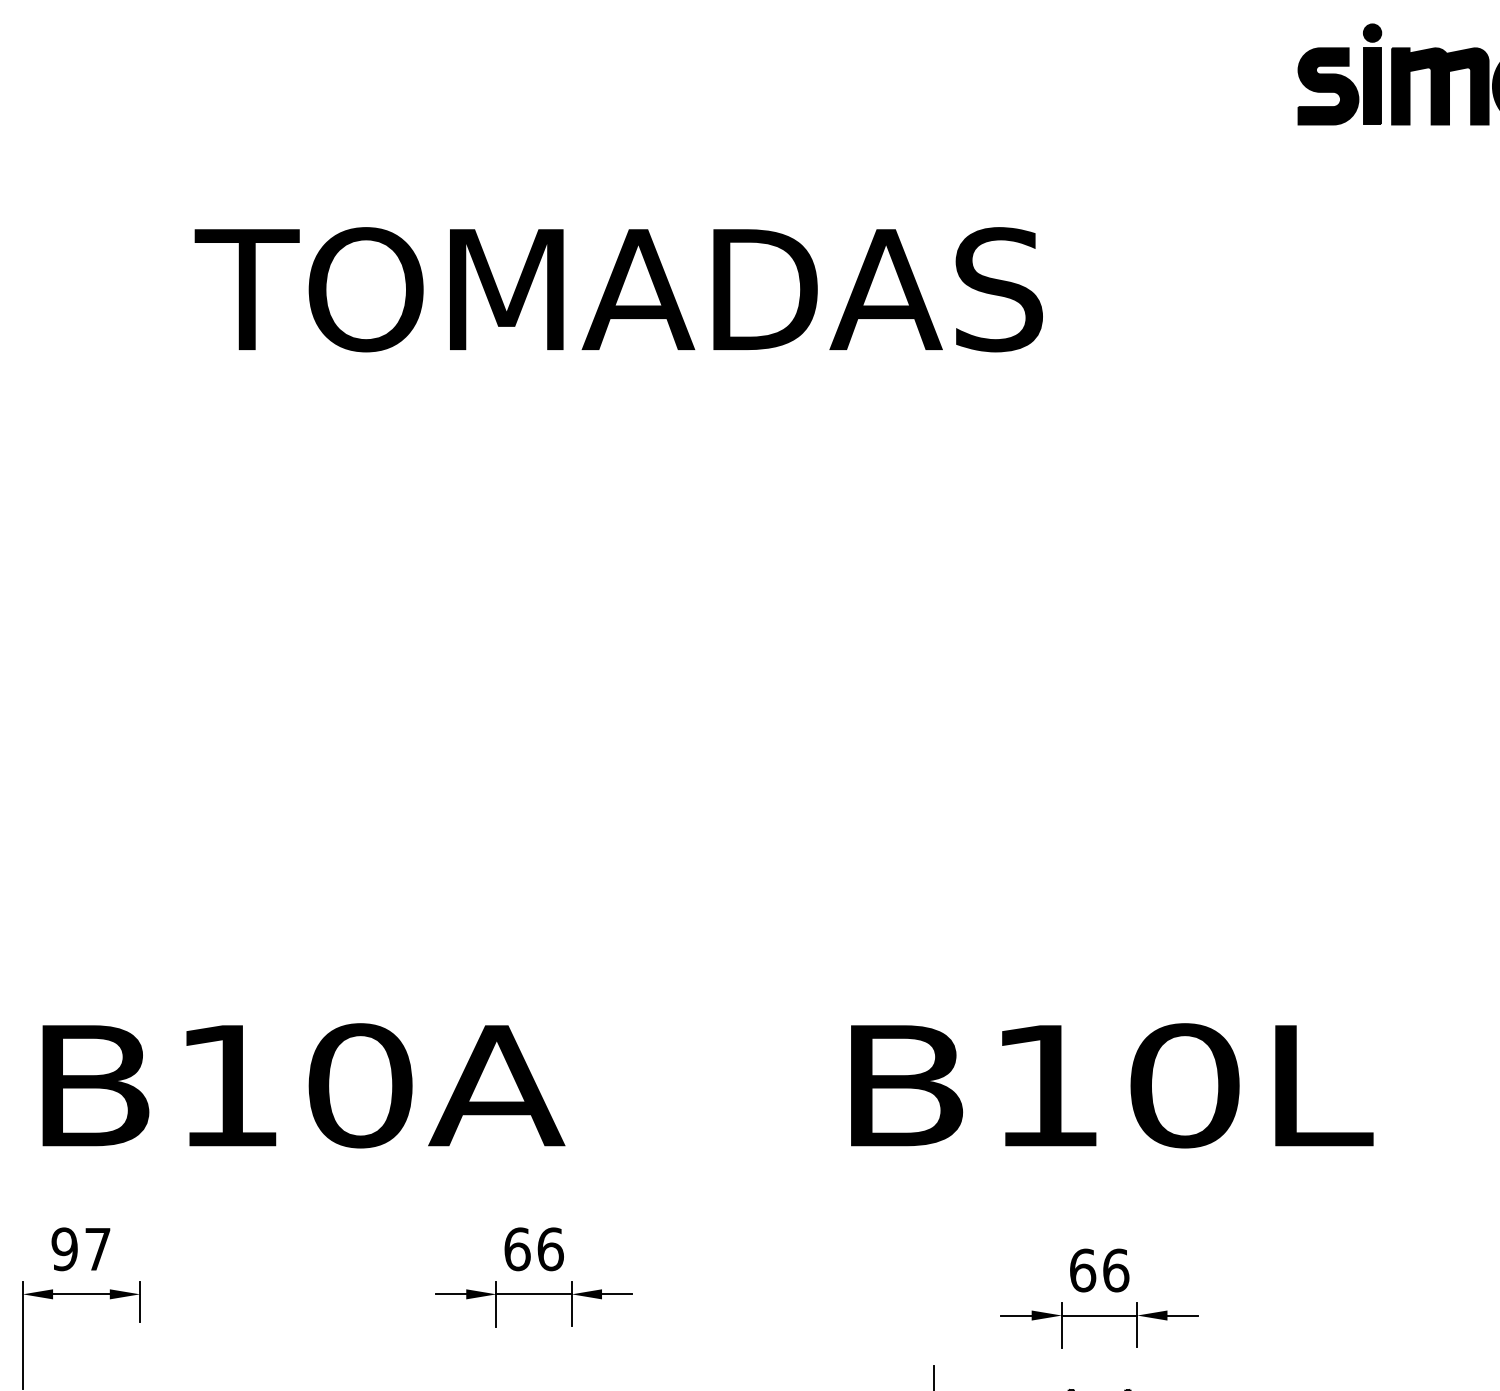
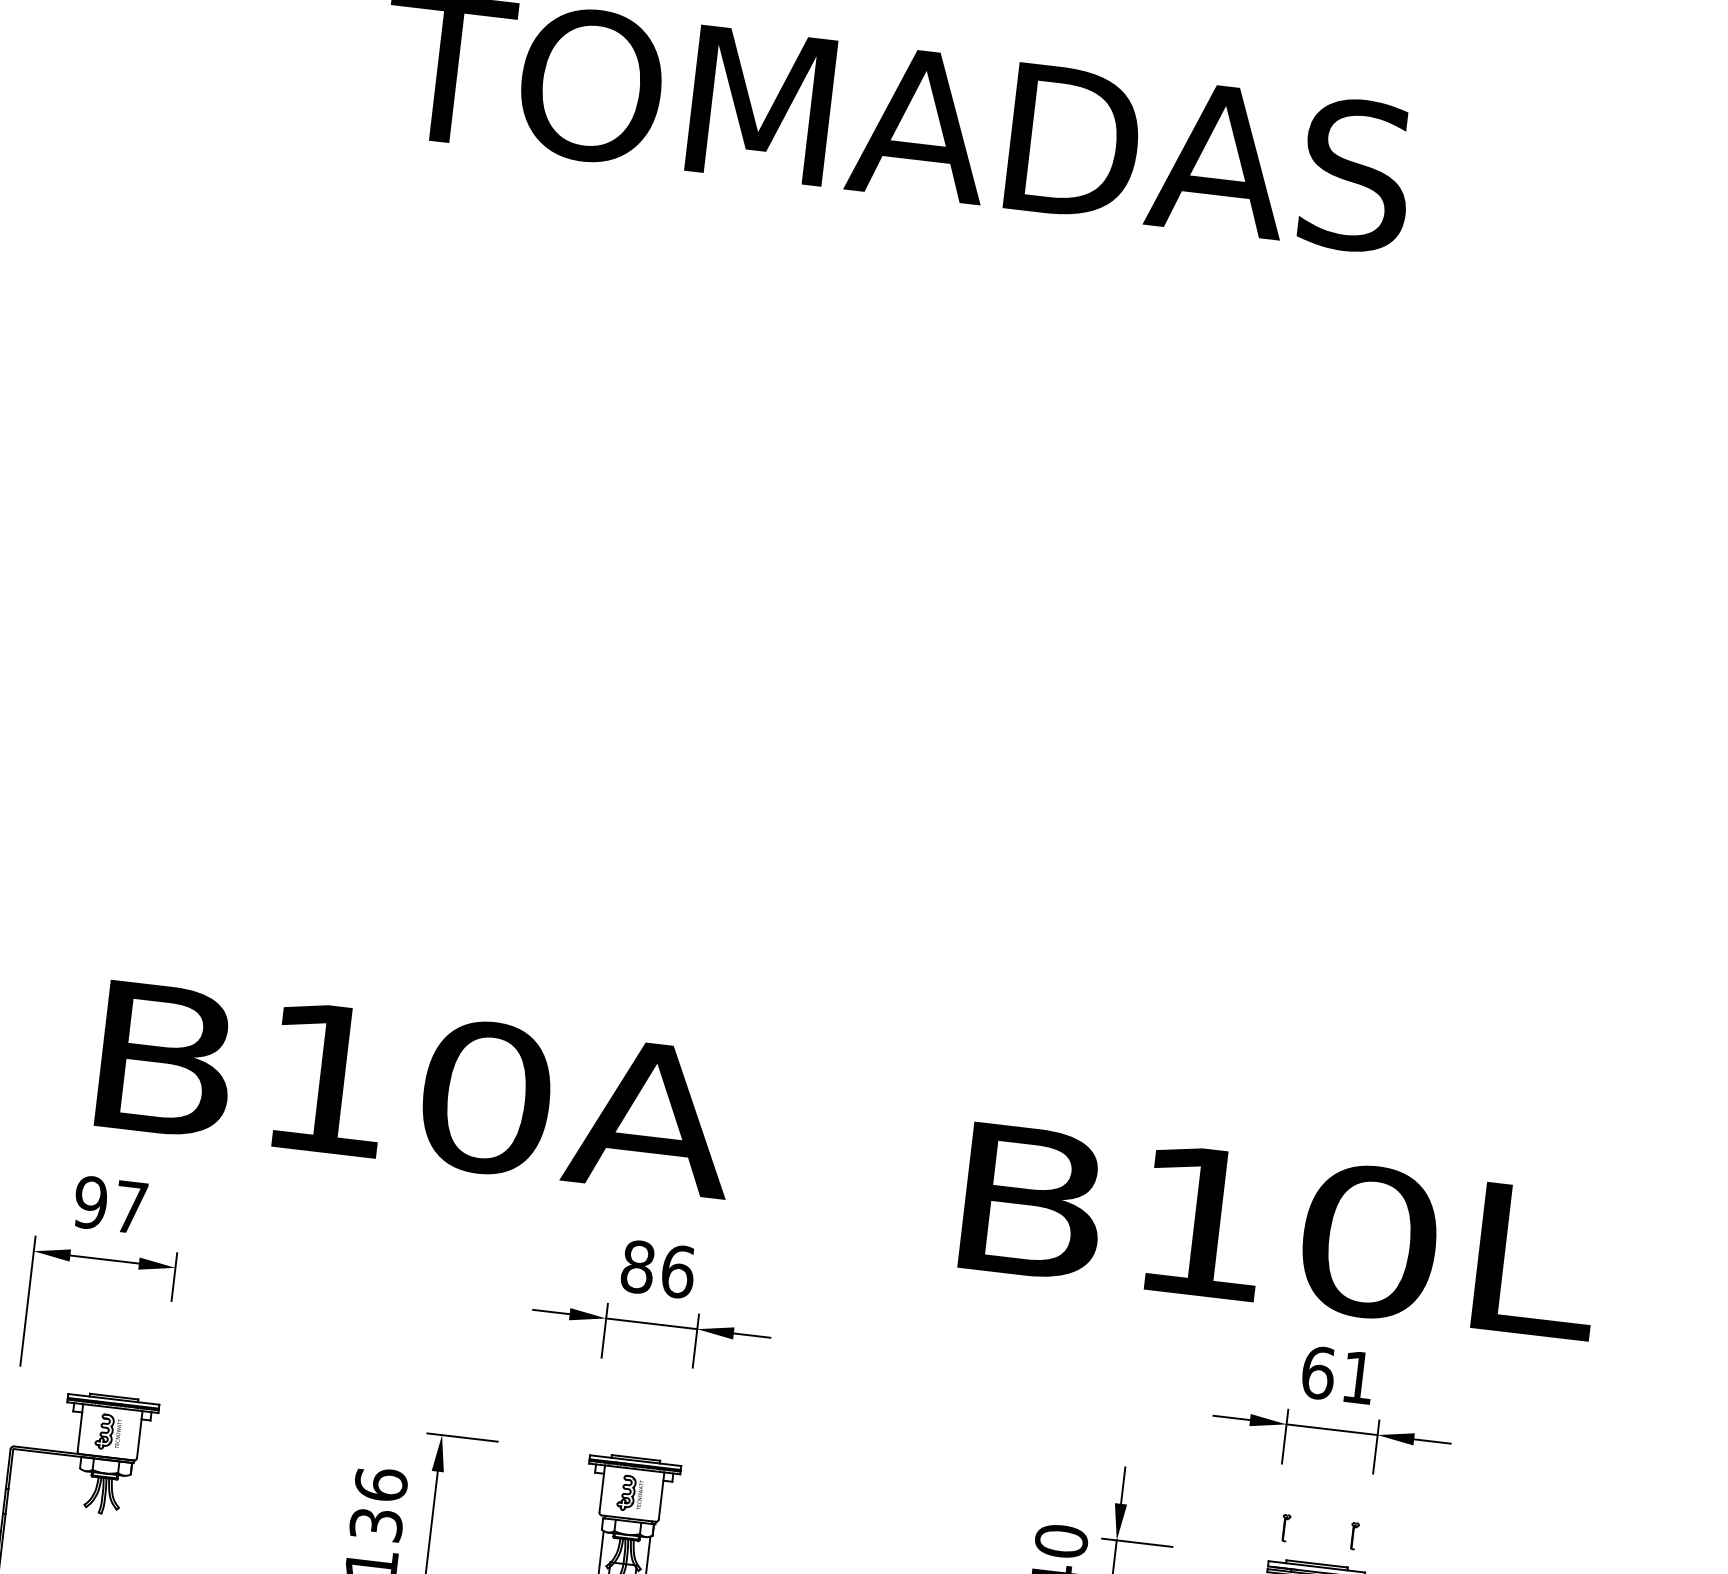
text: (303, 1085) -> (417, 1089), moved
text: (1112, 1085) -> (1281, 1231), moved
text: (517, 1249) -> (637, 1267), 66 -> 86
text: (1116, 1270) -> (1358, 1377), 66 -> 61

